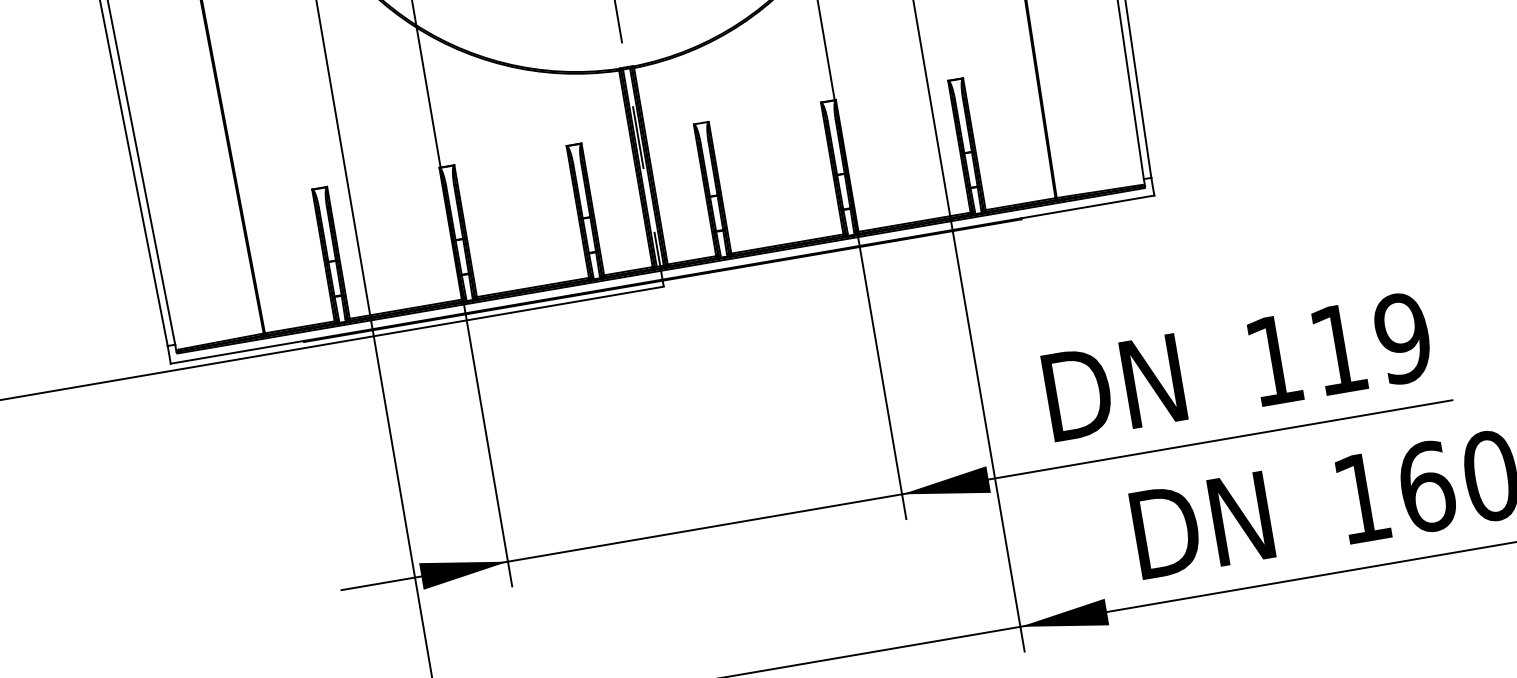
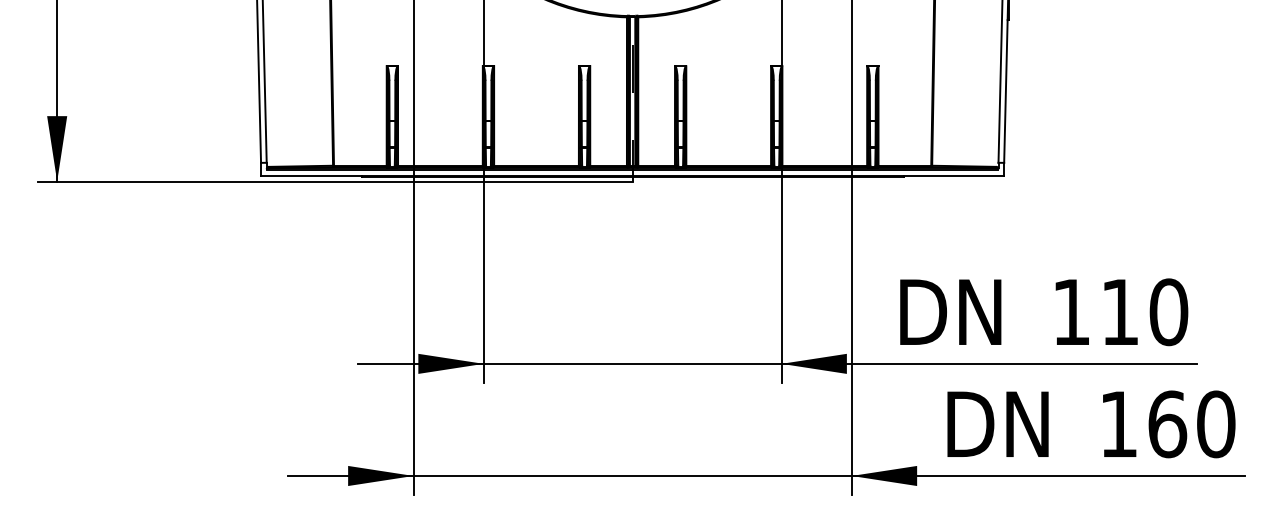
text: (1402, 338) -> (1168, 312), 119 -> 110

